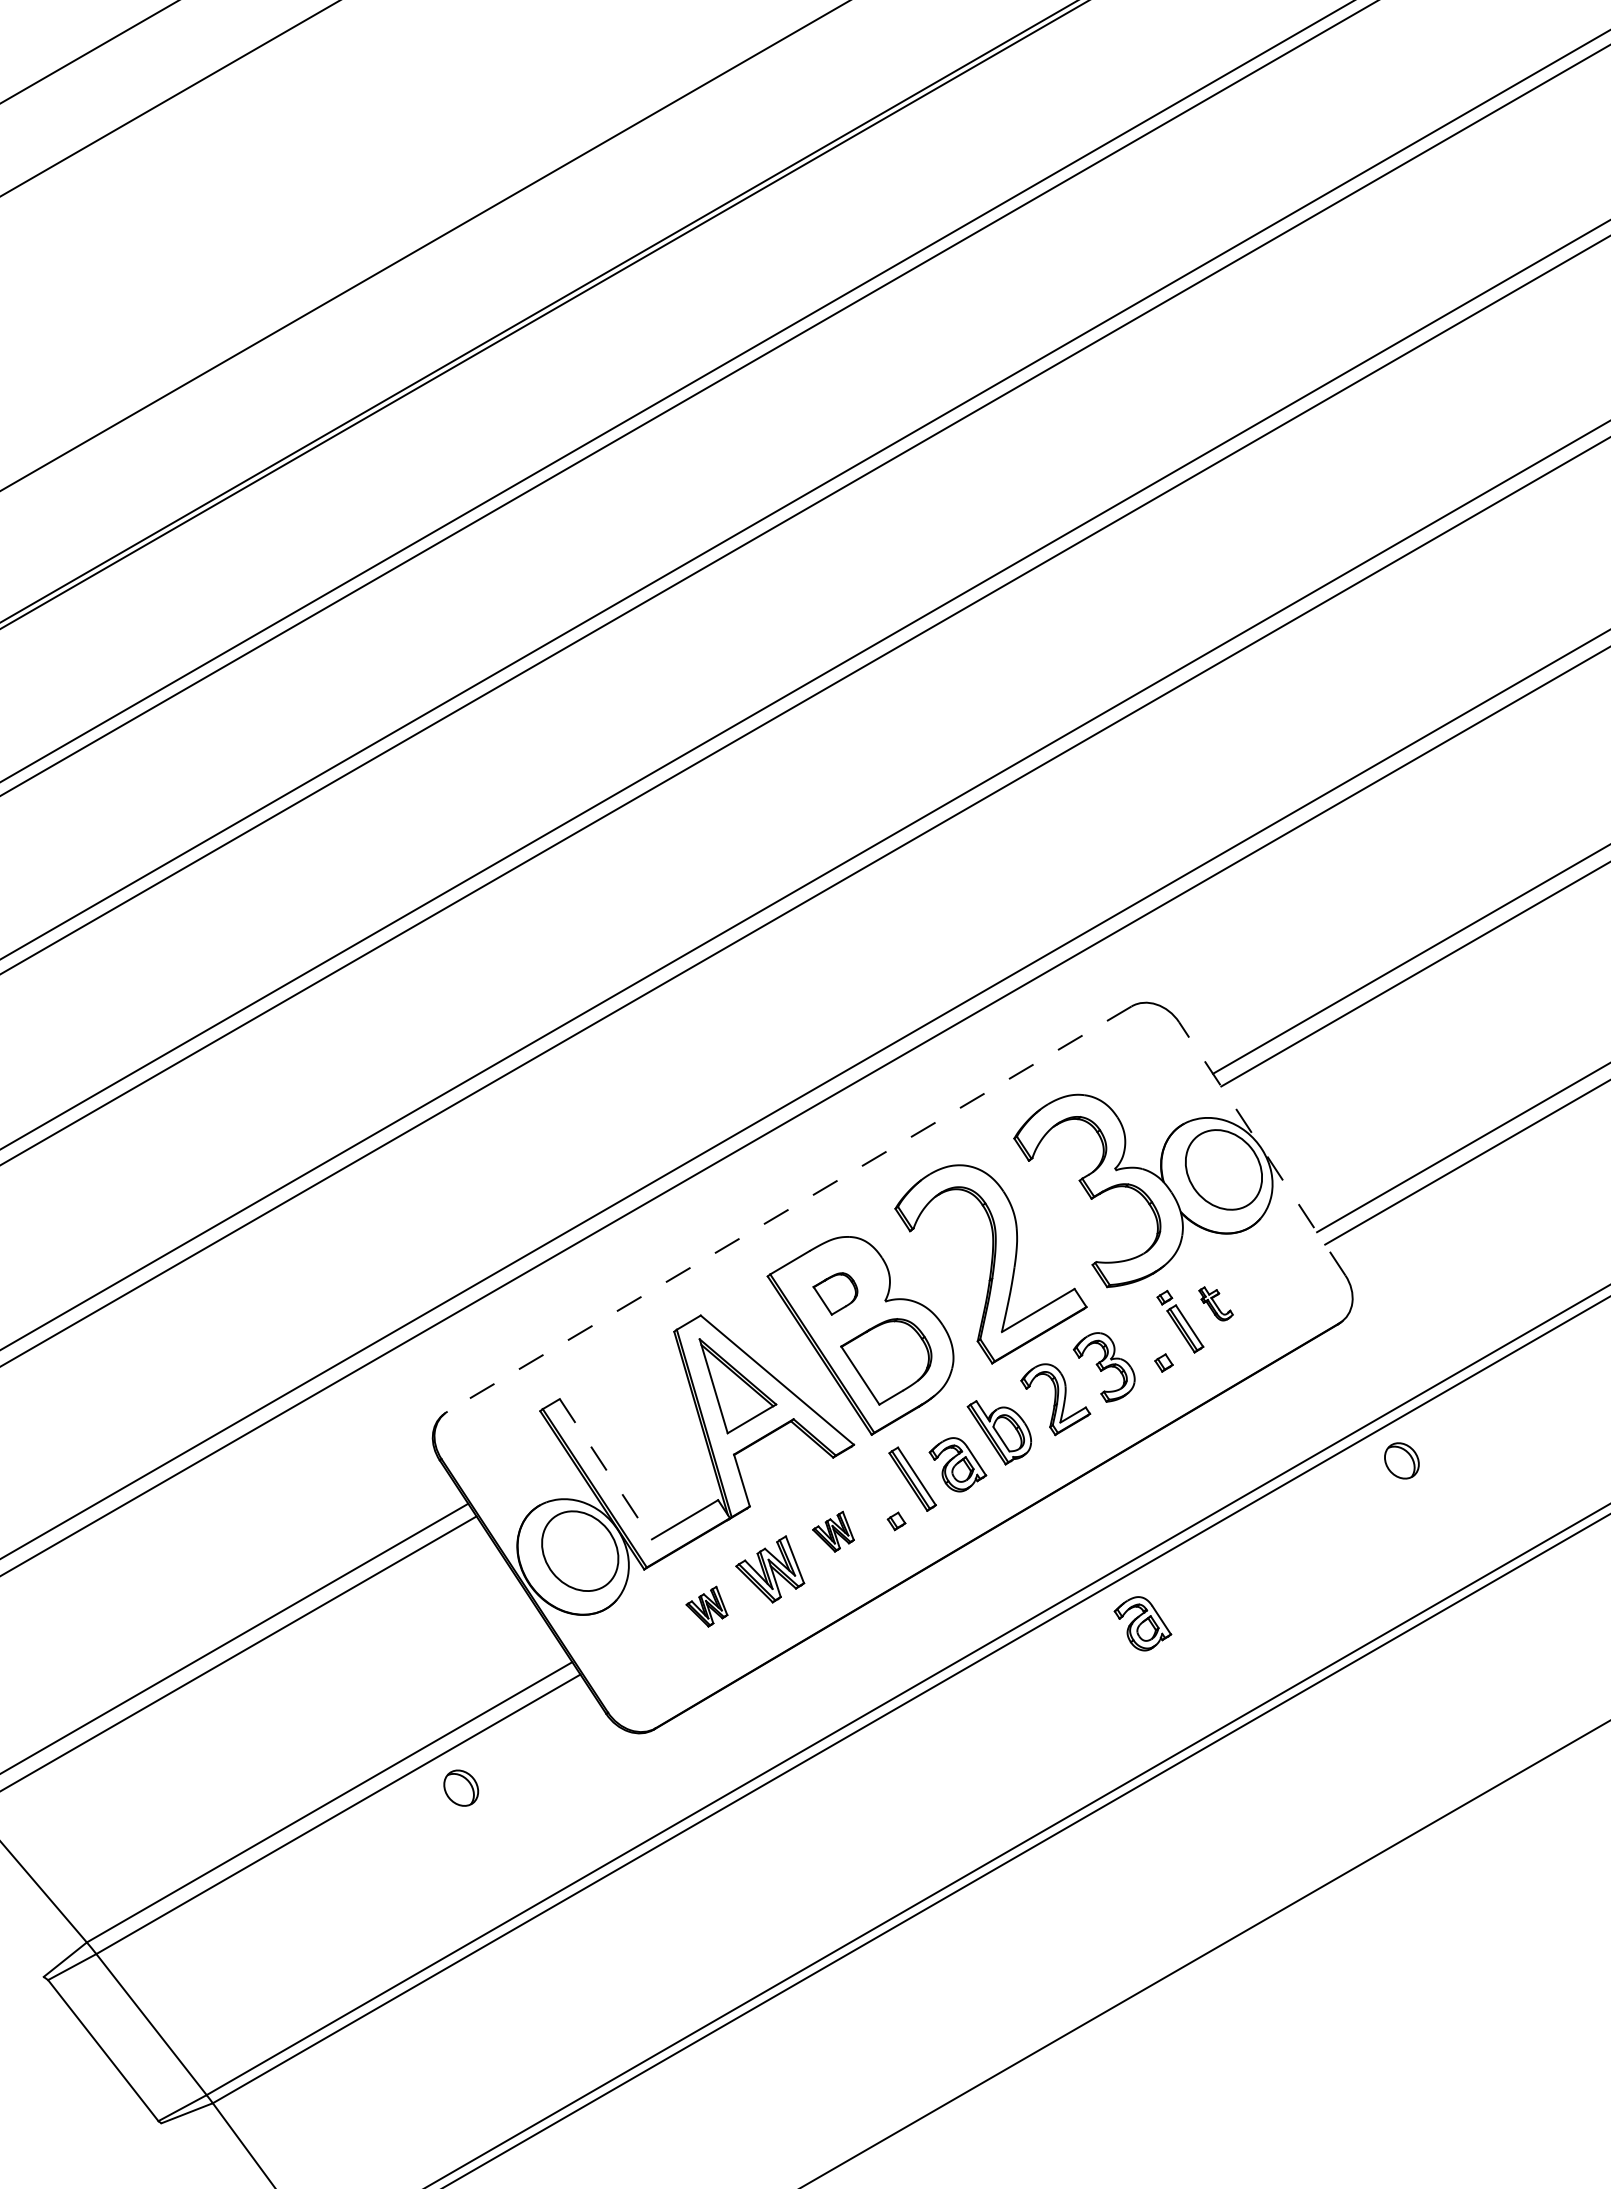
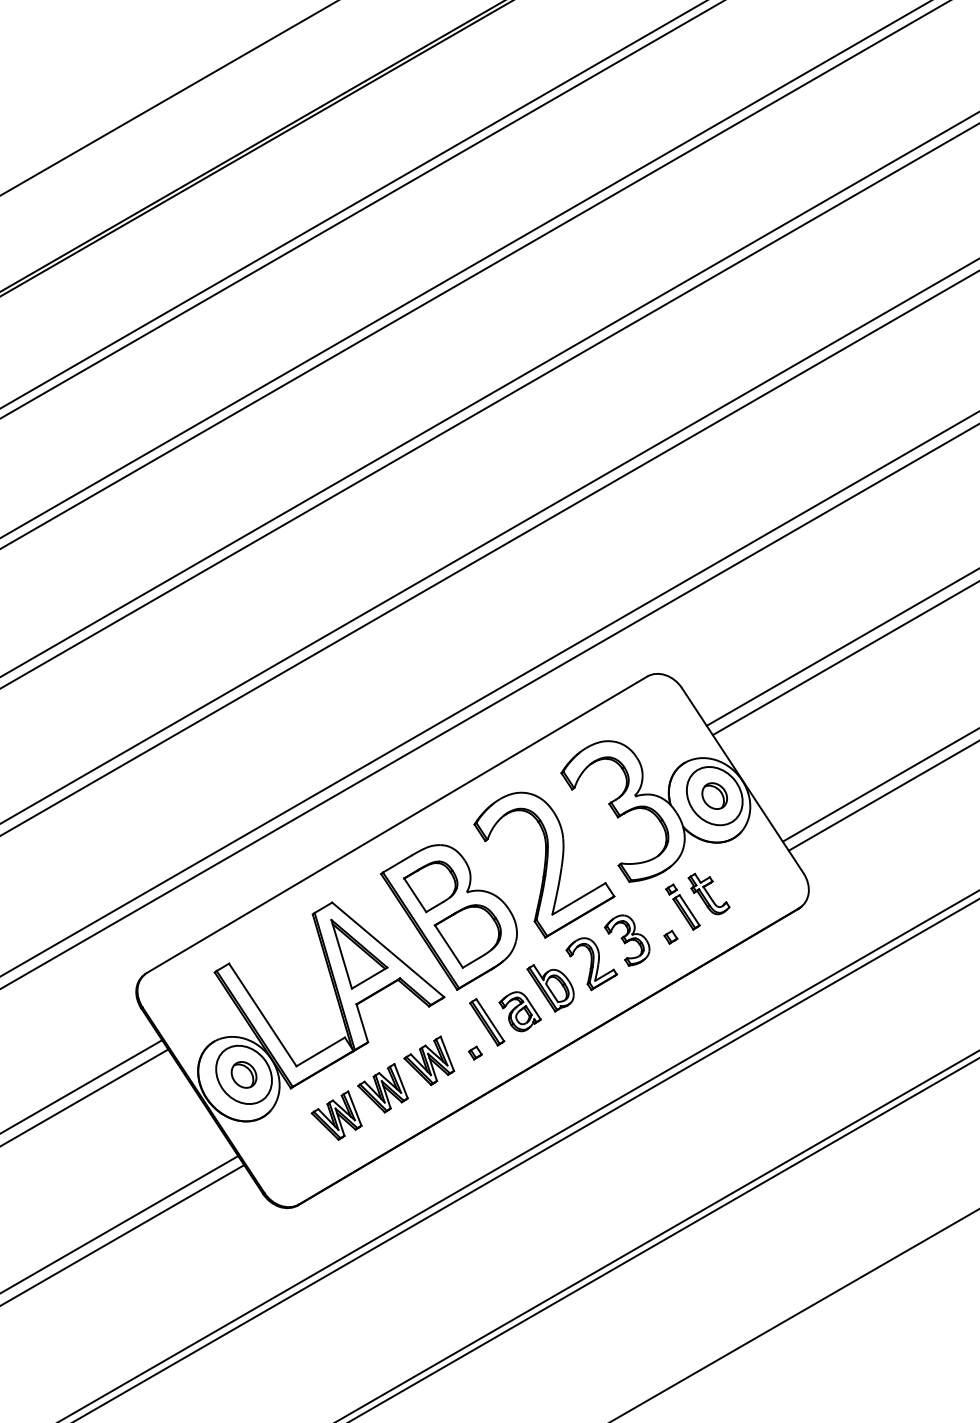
line: (1262, 1148) -> (742, 780), dashed -> solid
line: (789, 1209) -> (397, 825), dashed -> solid
part: (835, 1293) -> (430, 886), size x1.67
part: (1215, 1303) -> (708, 893), size x1.67
part: (1401, 1460) -> (714, 795), moved
line: (605, 1469) -> (262, 1015), dashed -> solid
part: (833, 1531) -> (429, 1060), size x1.67
part: (706, 1606) -> (336, 1115), size x1.67
part: (1142, 1623) -> (655, 1127), removed
part: (461, 1787) -> (244, 1074), moved

